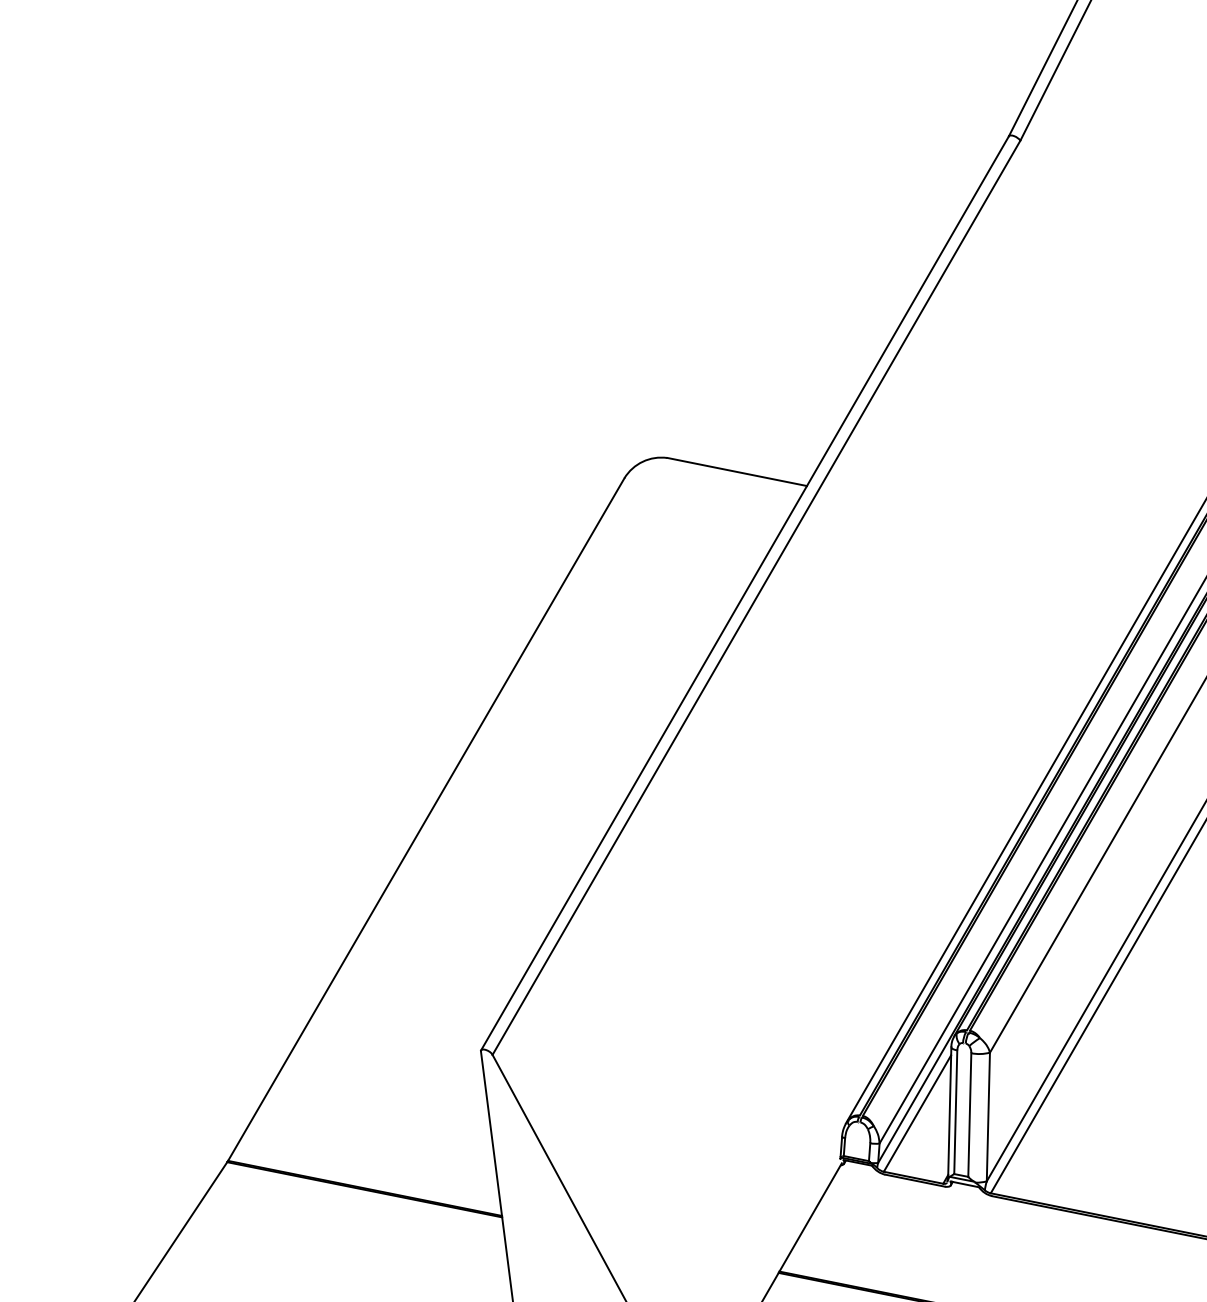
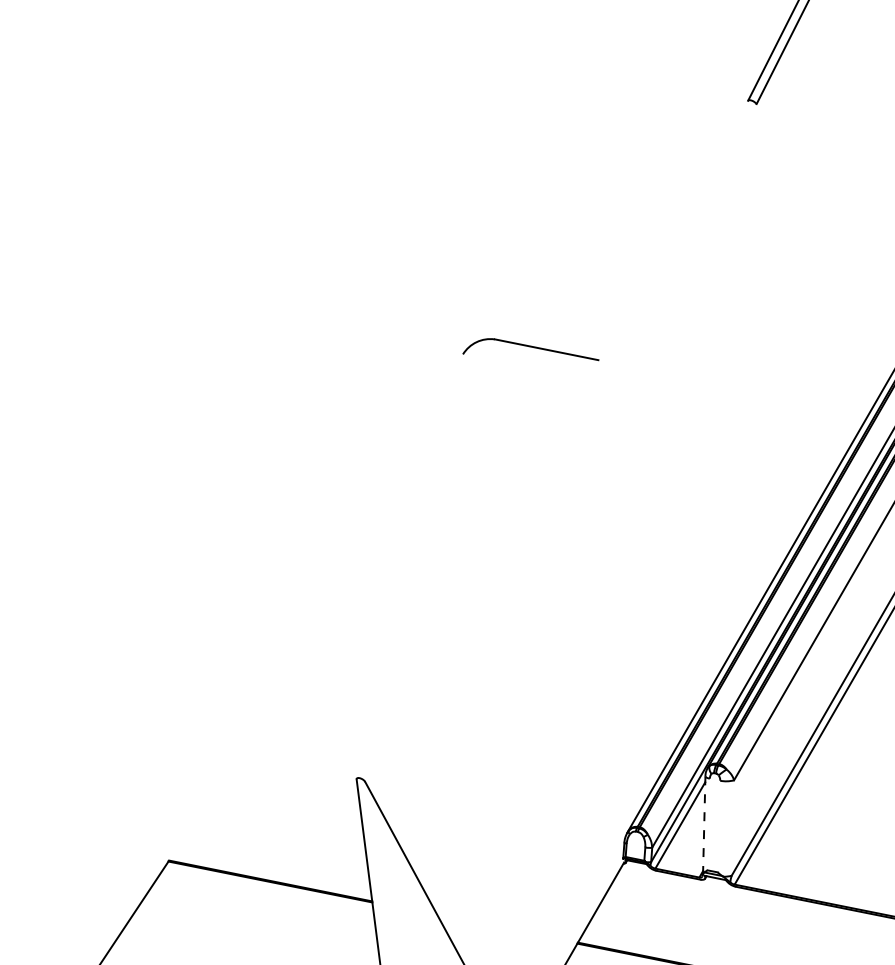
line: (744, 593) -> (552, 439), removed
line: (756, 597) -> (560, 442), removed
line: (426, 819) -> (316, 607), removed
line: (949, 1112) -> (704, 824), solid -> dashed
line: (955, 1112) -> (708, 824), removed
line: (969, 1114) -> (718, 826), removed
line: (987, 1116) -> (732, 827), removed

